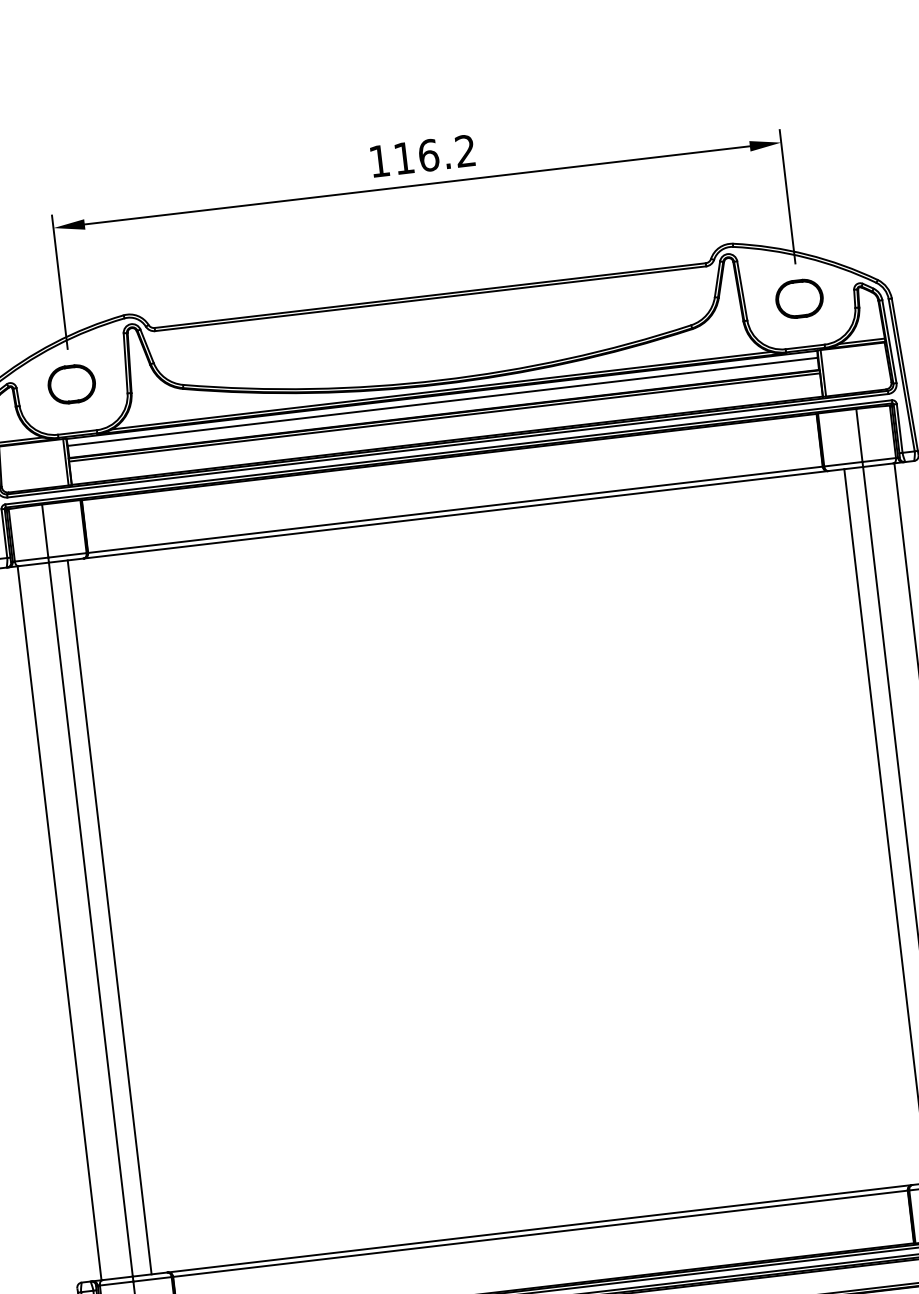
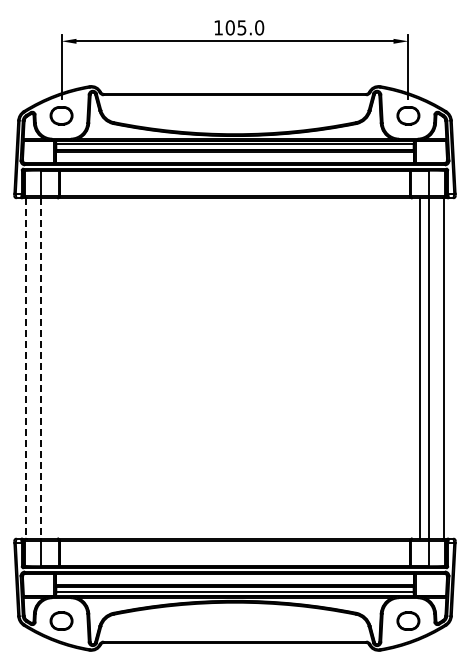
text: (433, 154) -> (244, 27), 116.2 -> 105.0
line: (108, 917) -> (49, 368), removed
line: (89, 919) -> (40, 368), solid -> dashed
line: (60, 923) -> (26, 368), solid -> dashed

